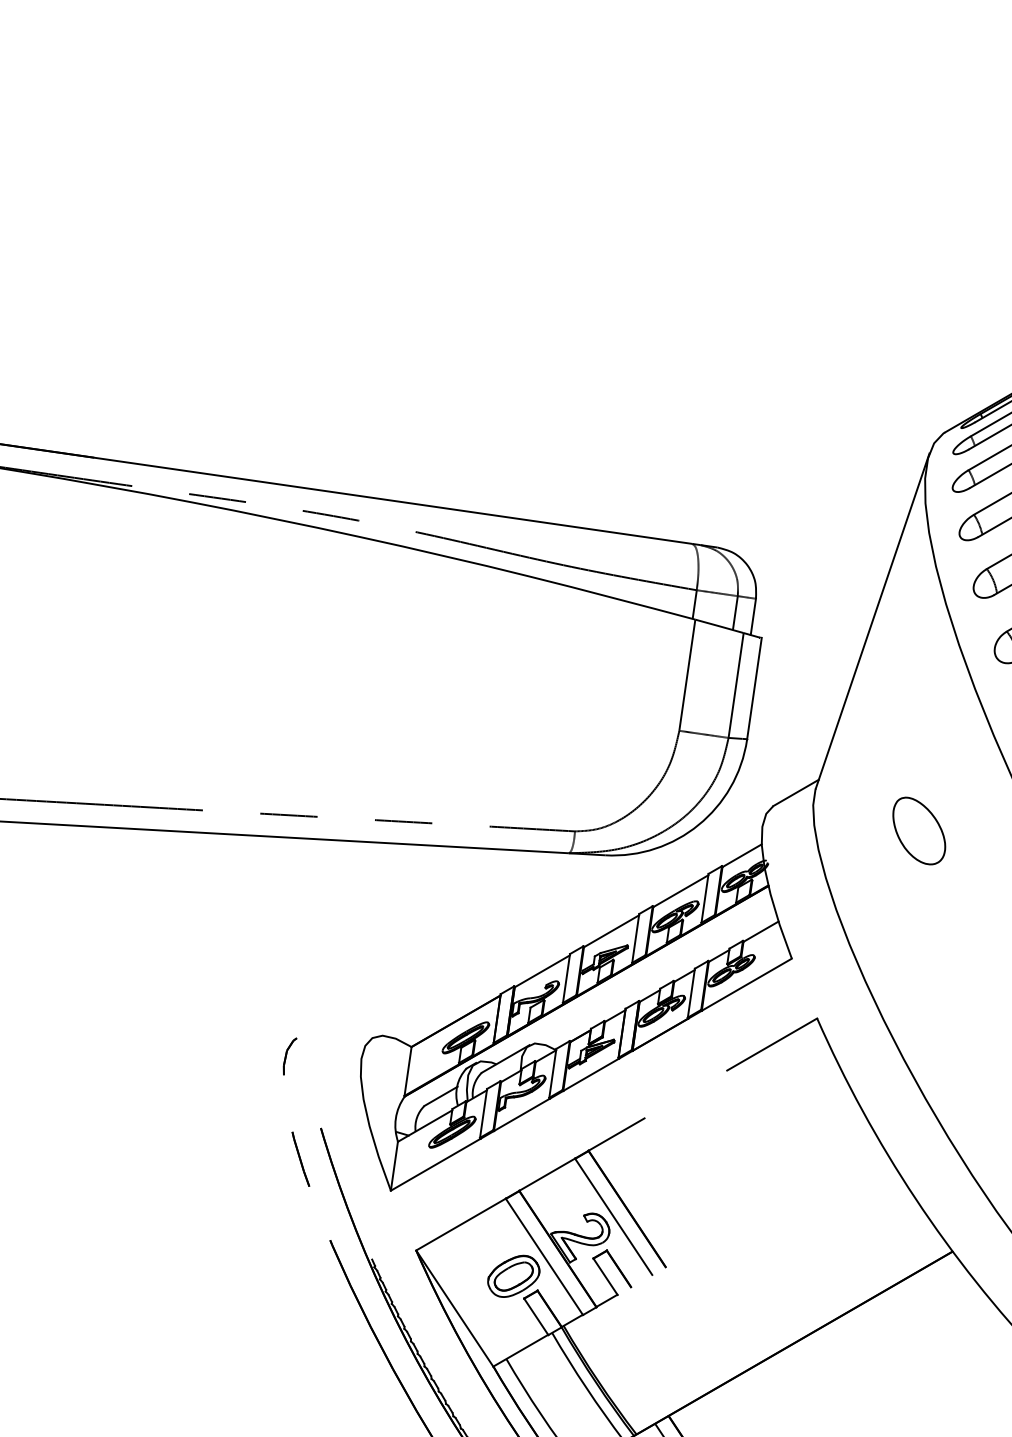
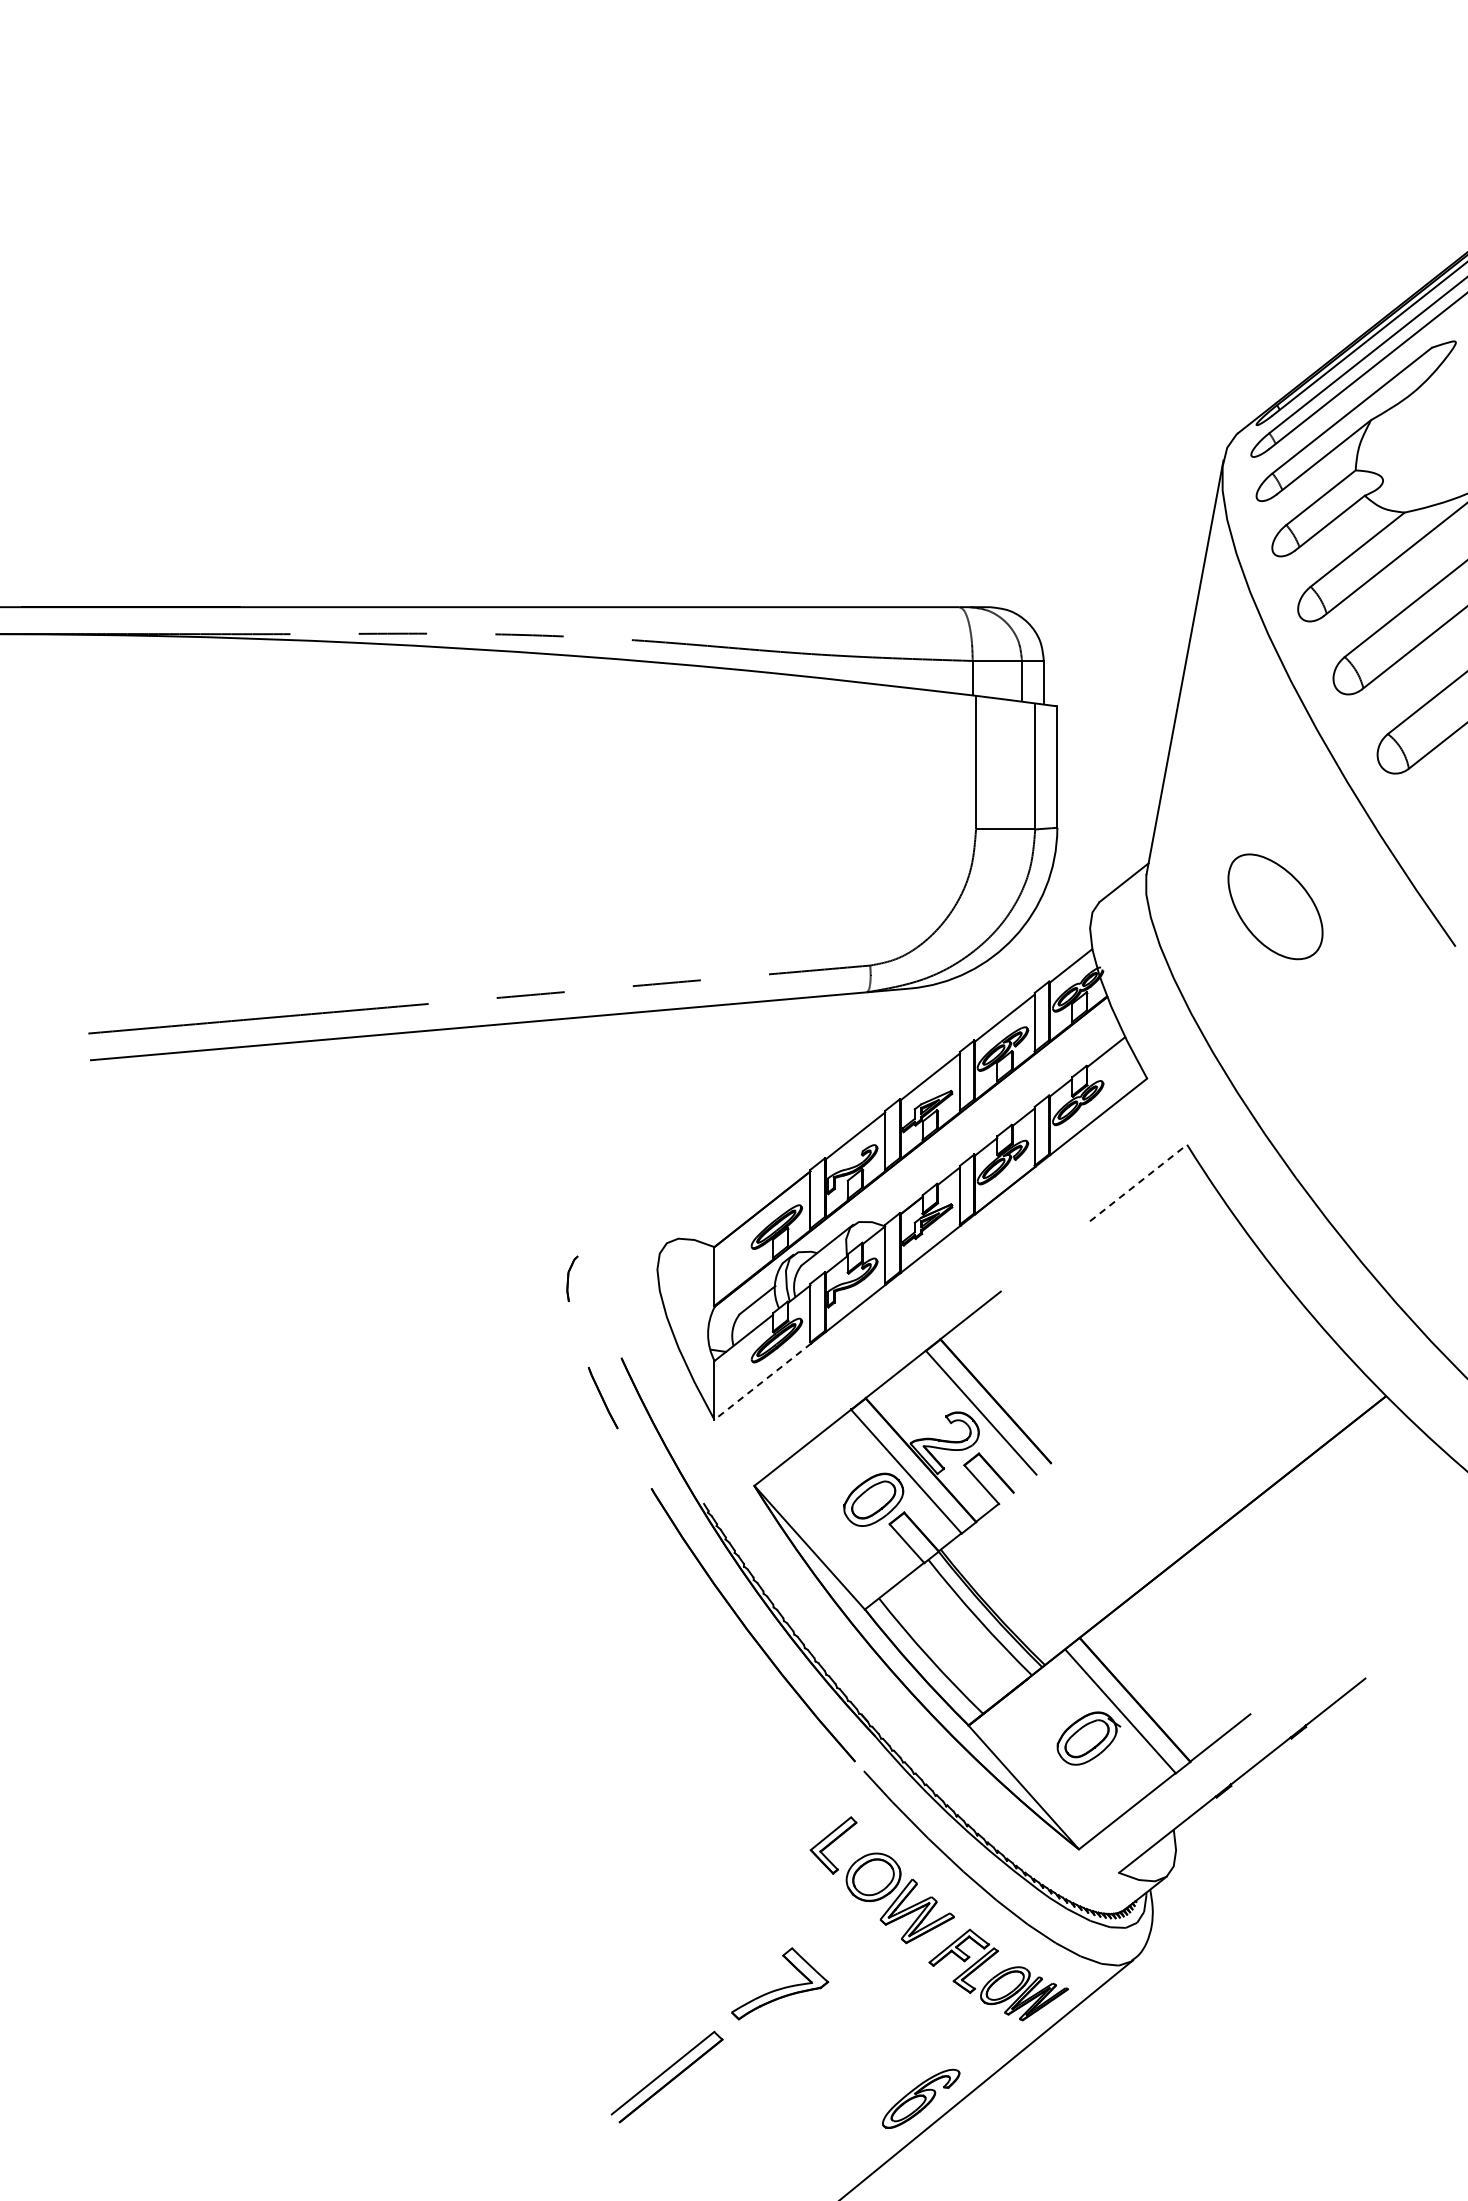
part: (919, 830) -> (1275, 906), size x1.4
line: (772, 1044) -> (1138, 1183), solid -> dashed
line: (435, 1164) -> (762, 1381), solid -> dashed

